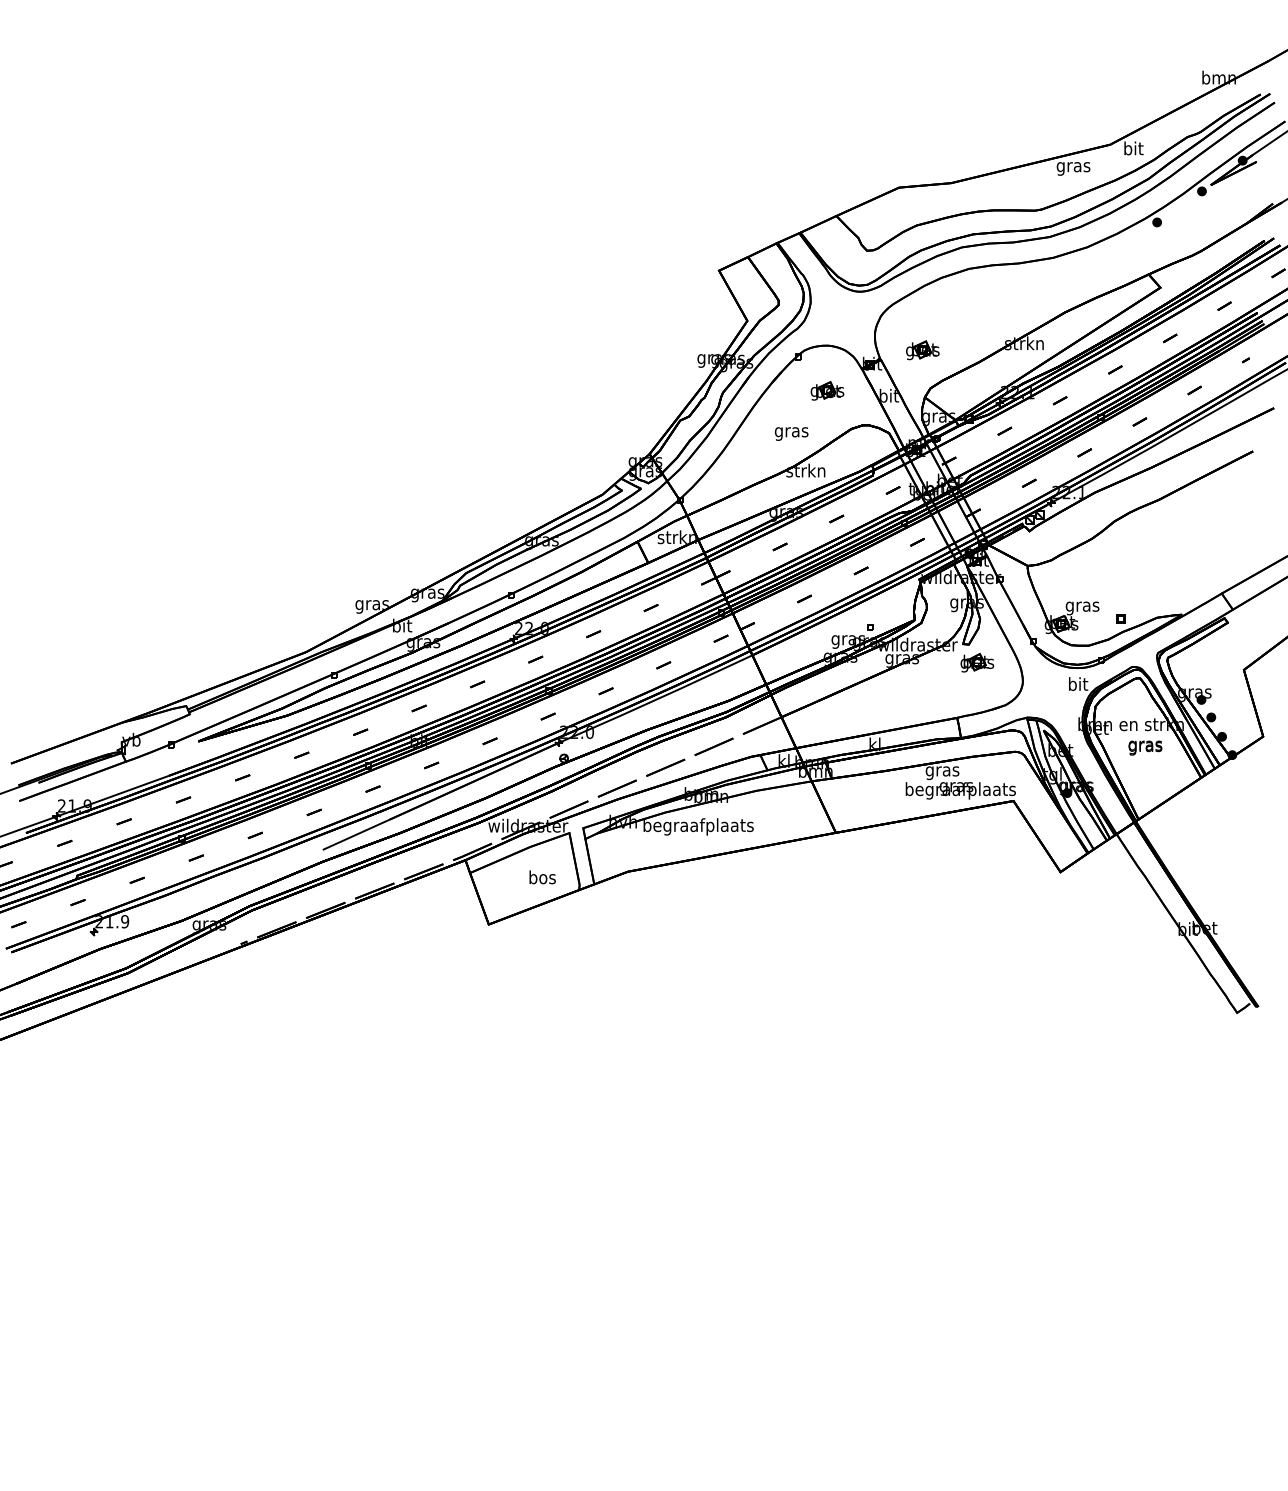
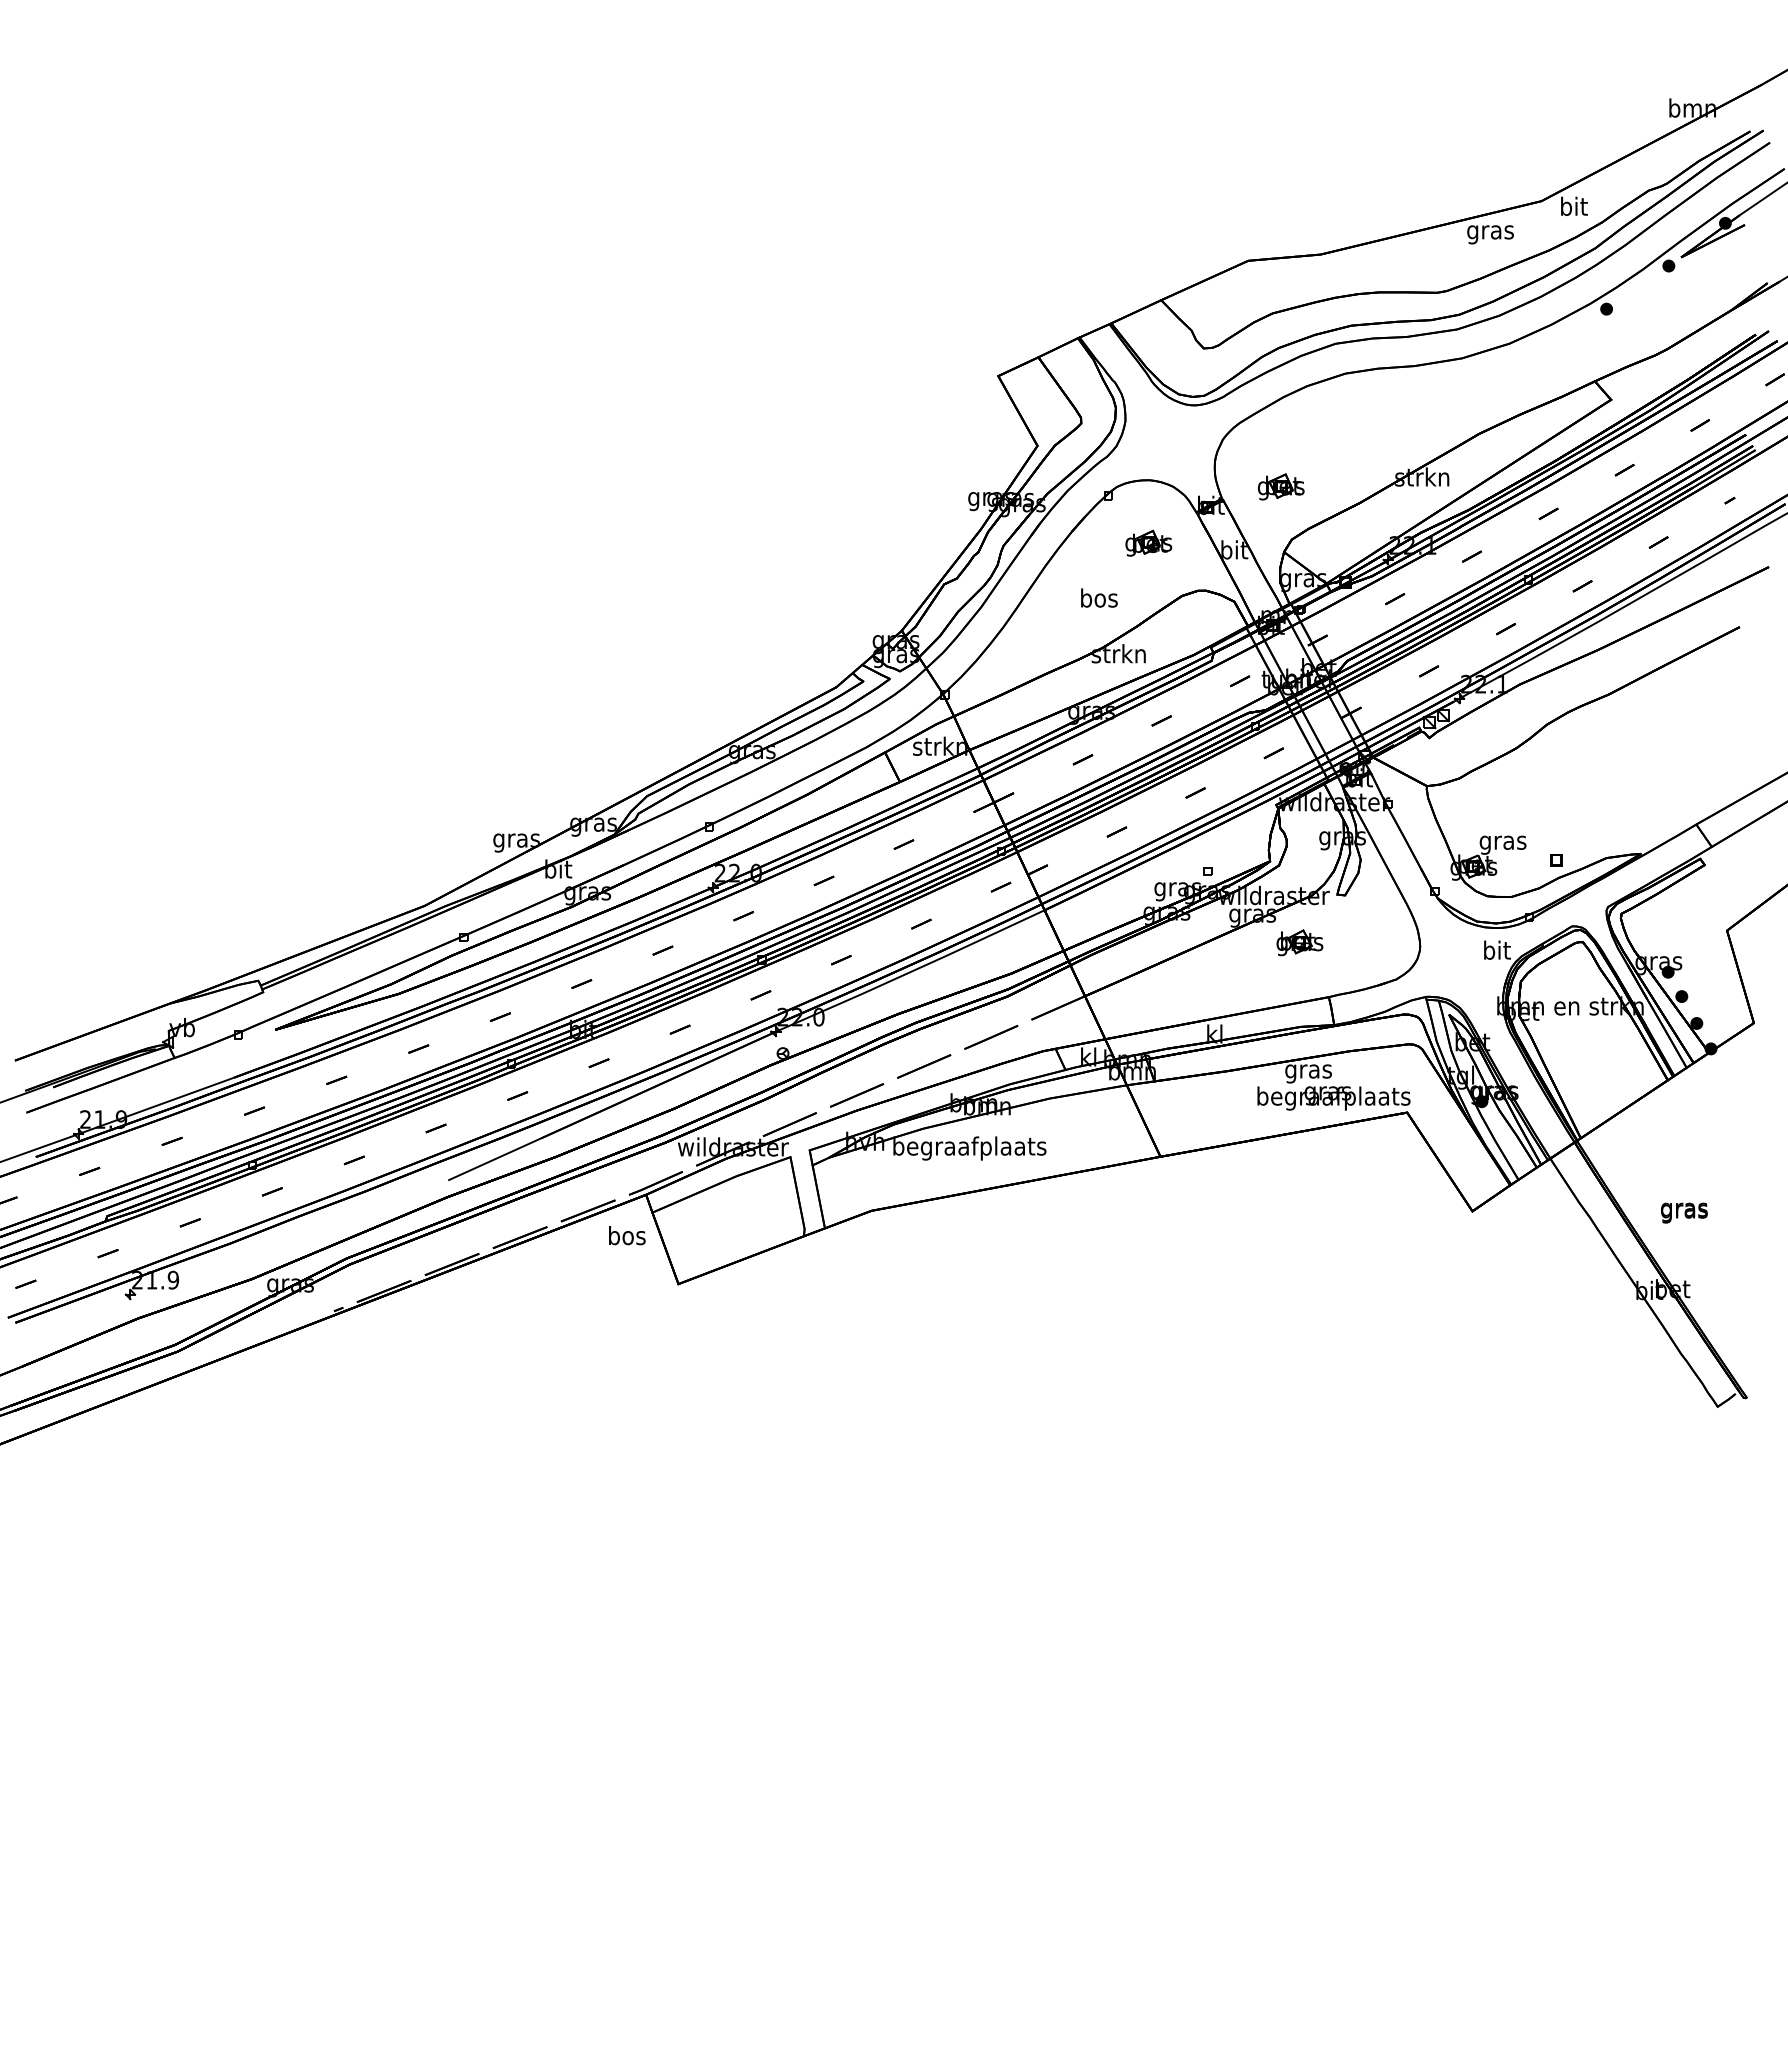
text: (791, 432) -> (1098, 600), gras -> bos
part: (977, 662) -> (1299, 942), moved
text: (1145, 747) -> (1684, 1212), moved
text: (542, 877) -> (627, 1235), moved

